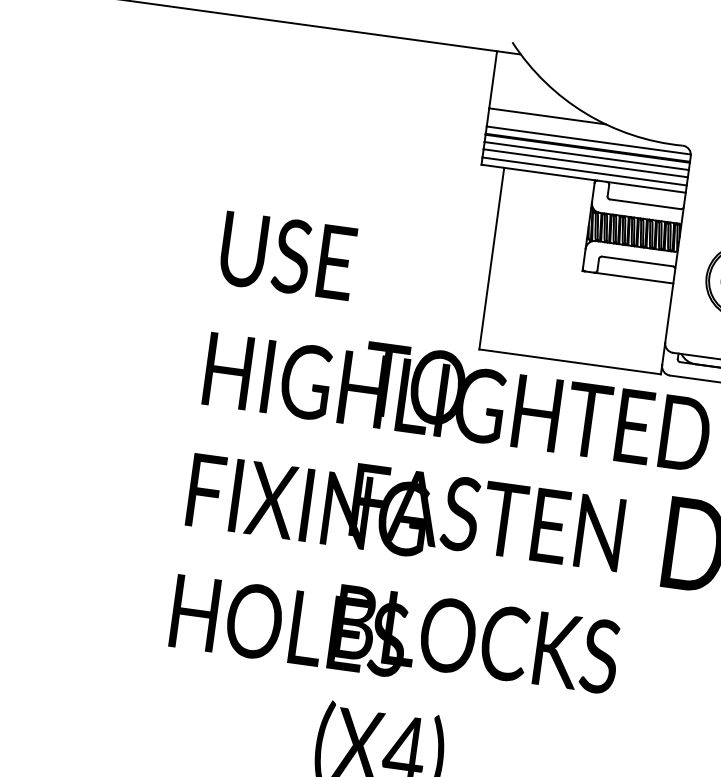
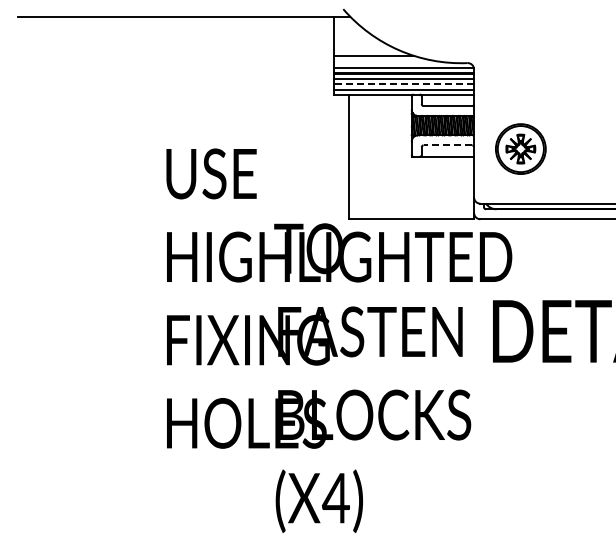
line: (585, 162) -> (403, 83), solid -> dashed
line: (636, 261) -> (447, 145), solid -> dashed

